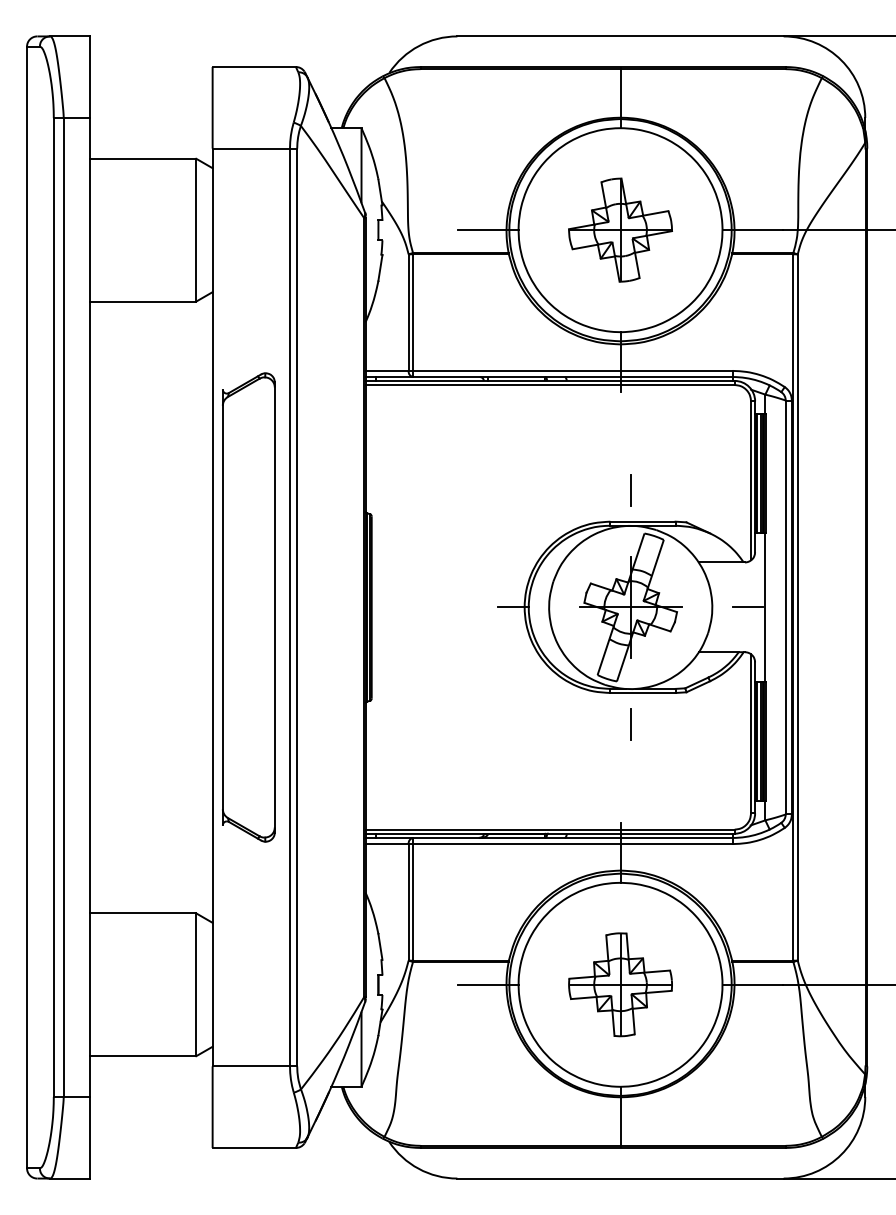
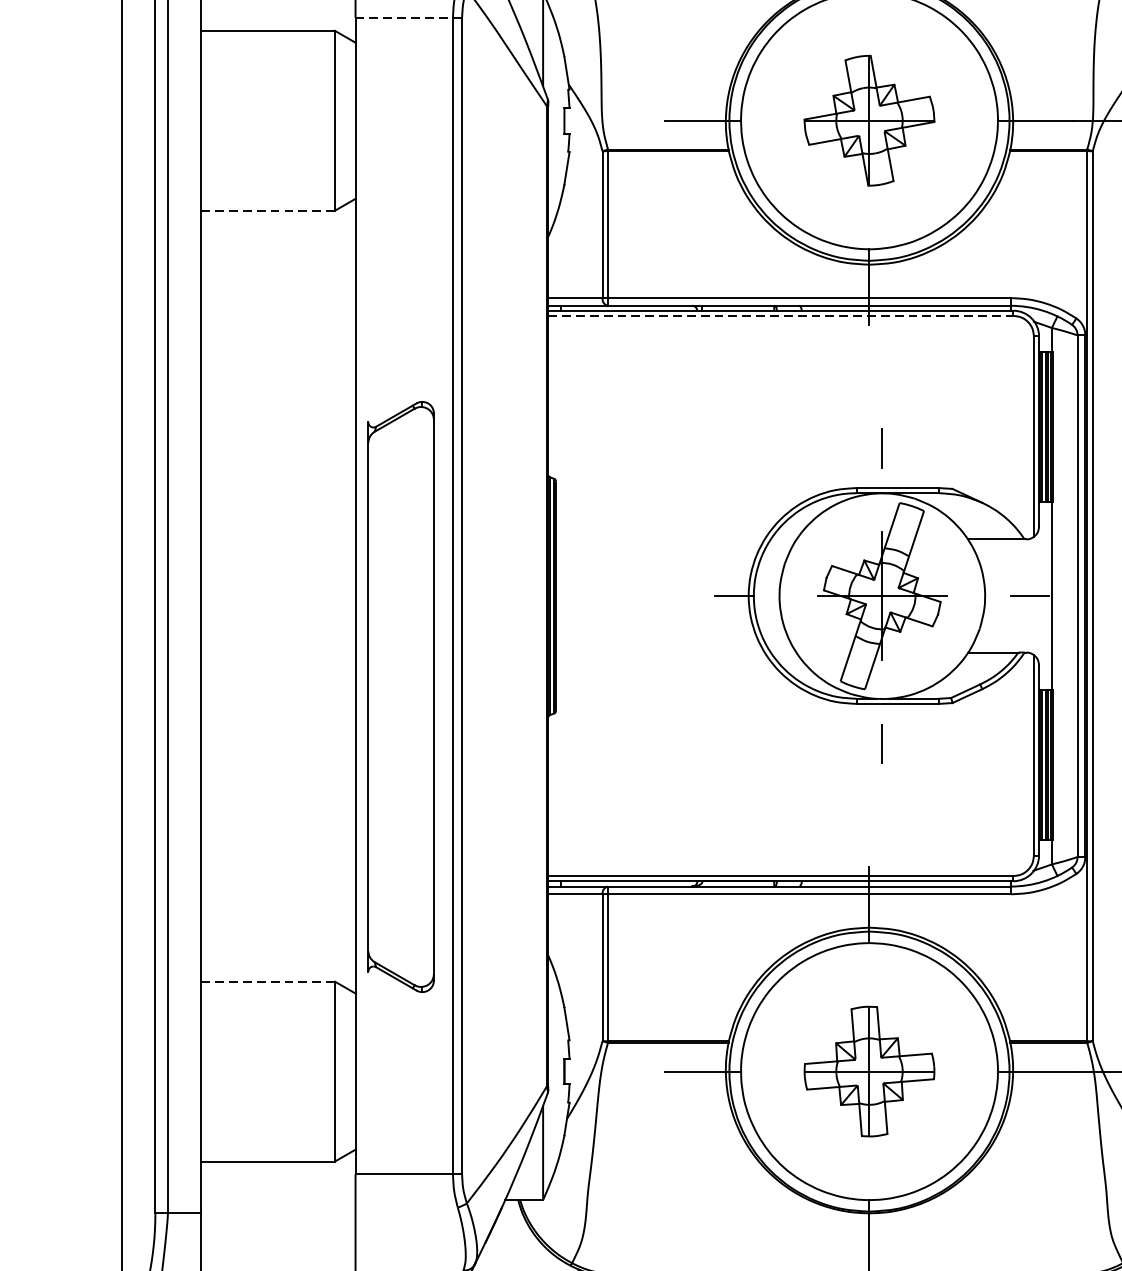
line: (251, 148) -> (404, 17), solid -> dashed
line: (143, 301) -> (268, 210), solid -> dashed
line: (550, 385) -> (781, 316), solid -> dashed
part: (248, 607) -> (400, 697), moved
line: (142, 913) -> (267, 981), solid -> dashed

